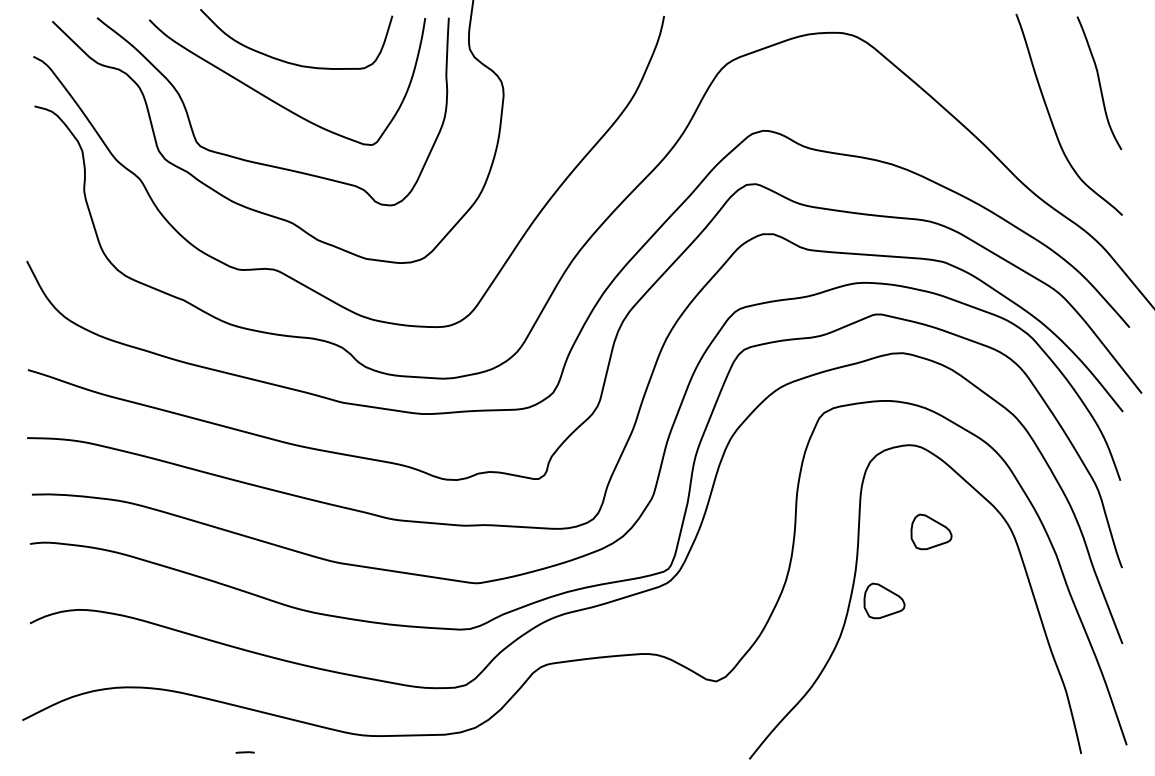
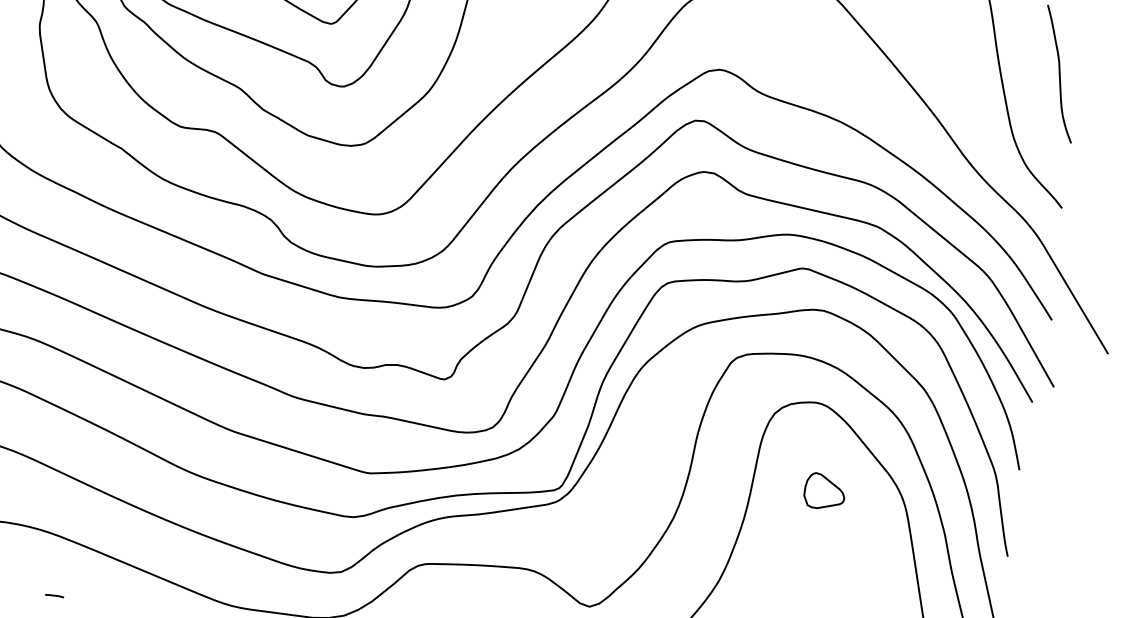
part: (884, 600) -> (767, 552), removed
line: (244, 752) -> (53, 595), moved

